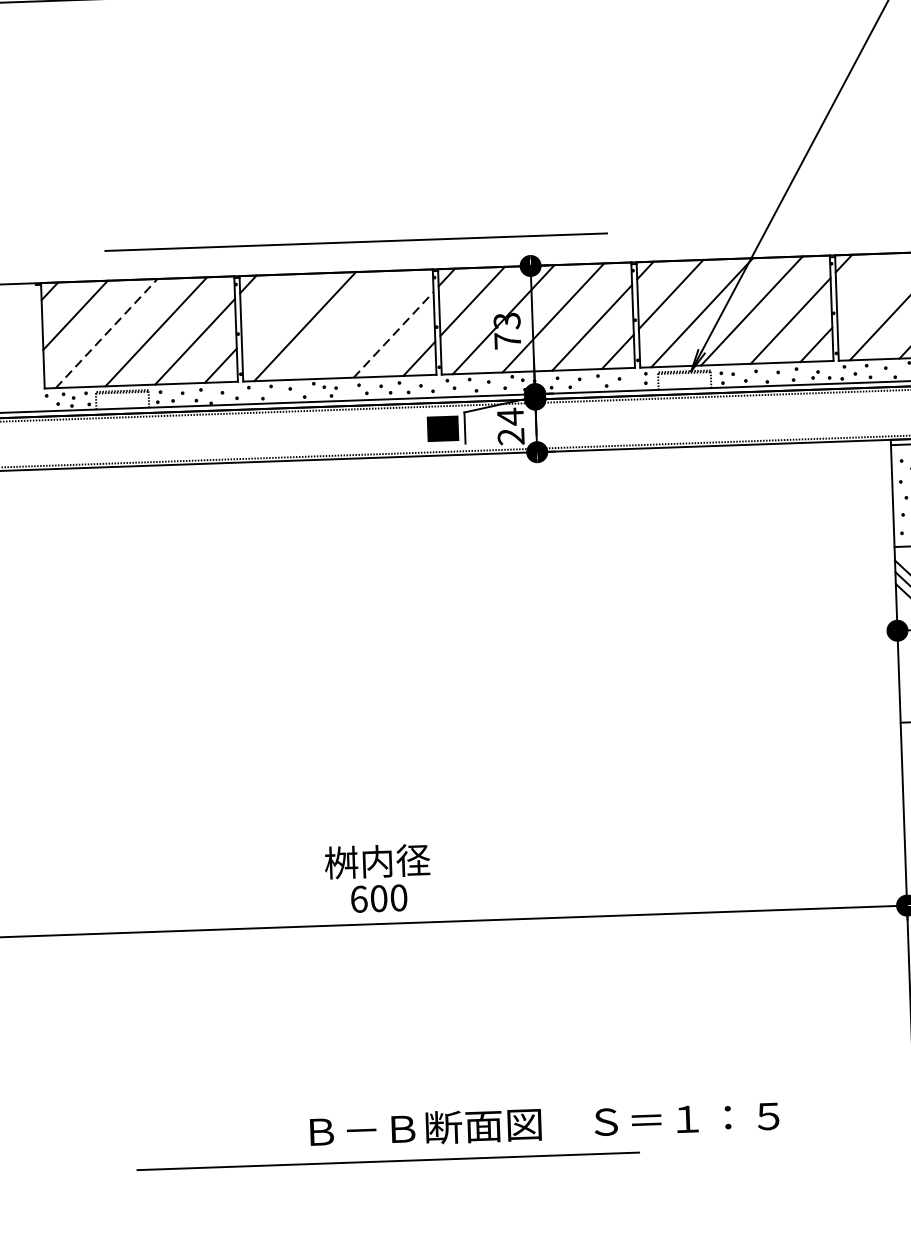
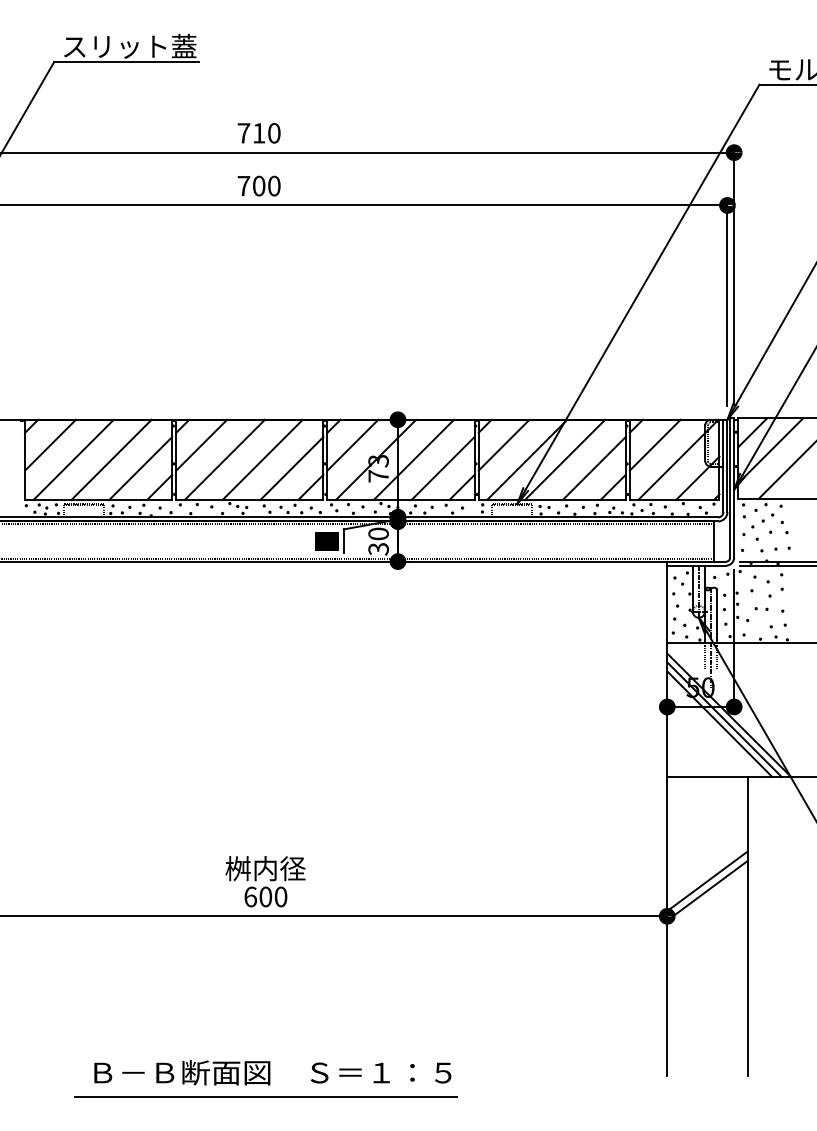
line: (355, 241) -> (265, 396), removed
line: (868, 286) -> (654, 444), added
line: (273, 307) -> (201, 444), added
line: (354, 324) -> (262, 459), added
line: (106, 333) -> (73, 459), dashed -> solid
line: (393, 334) -> (291, 468), dashed -> solid
text: (510, 426) -> (378, 541), 24 -> 30
text: (544, 1123) -> (272, 1072), moved

